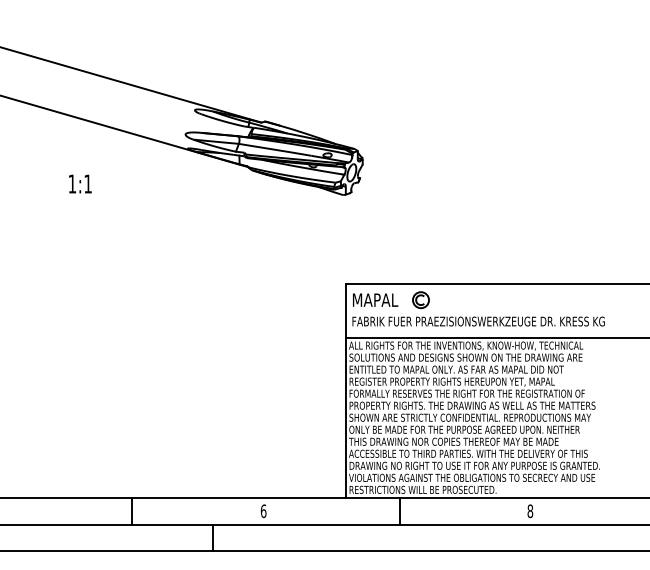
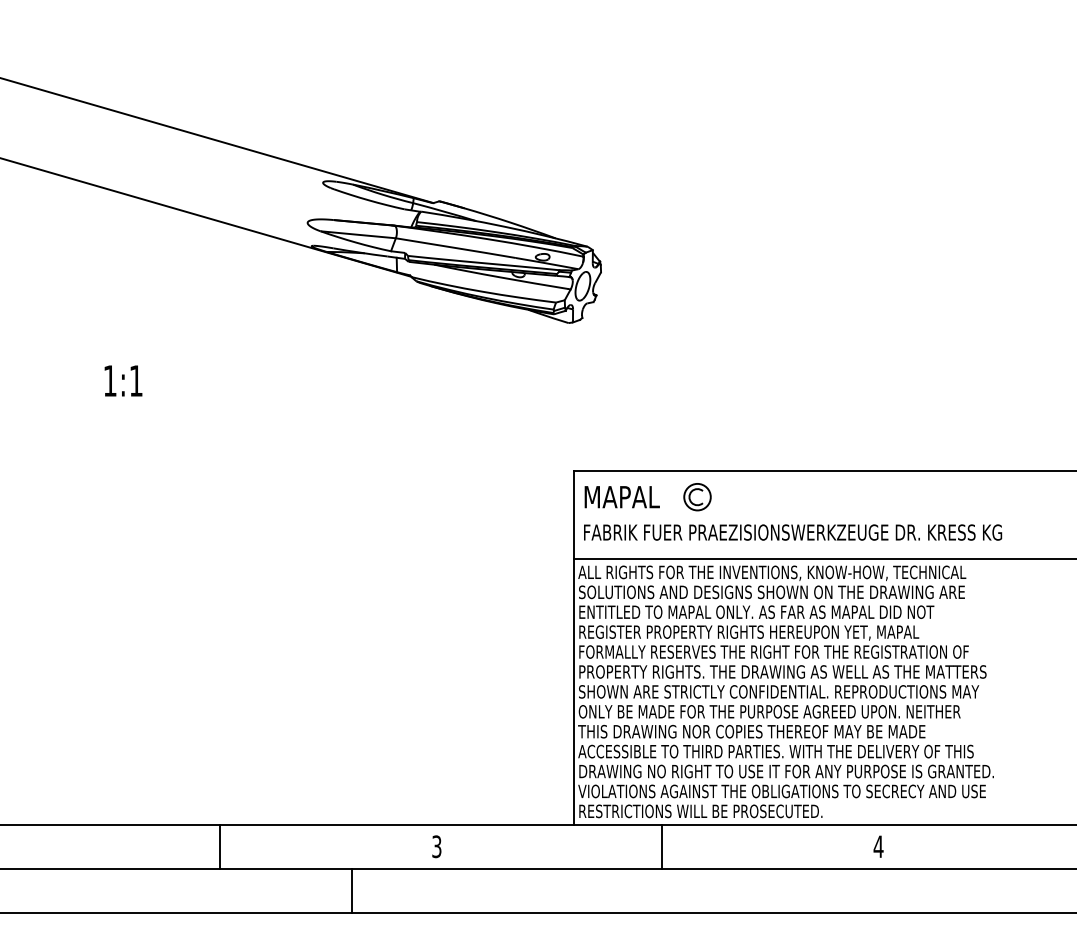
text: (80, 183) -> (123, 380), moved
text: (263, 511) -> (436, 847), 6 -> 3
text: (530, 511) -> (878, 847), 8 -> 4

